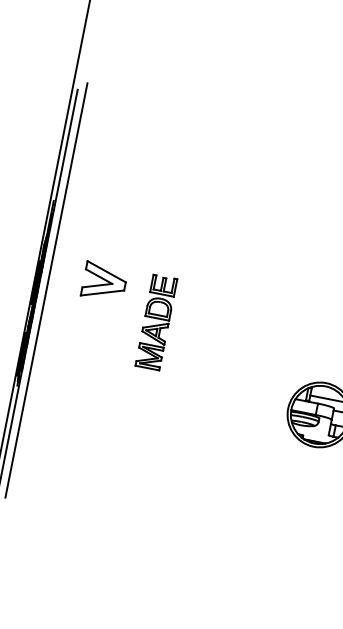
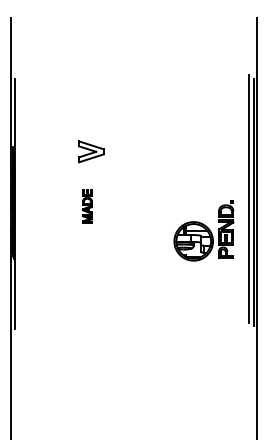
part: (104, 281) -> (91, 151), moved
line: (46, 290) -> (19, 200), removed
part: (156, 322) -> (87, 206), size x0.6

